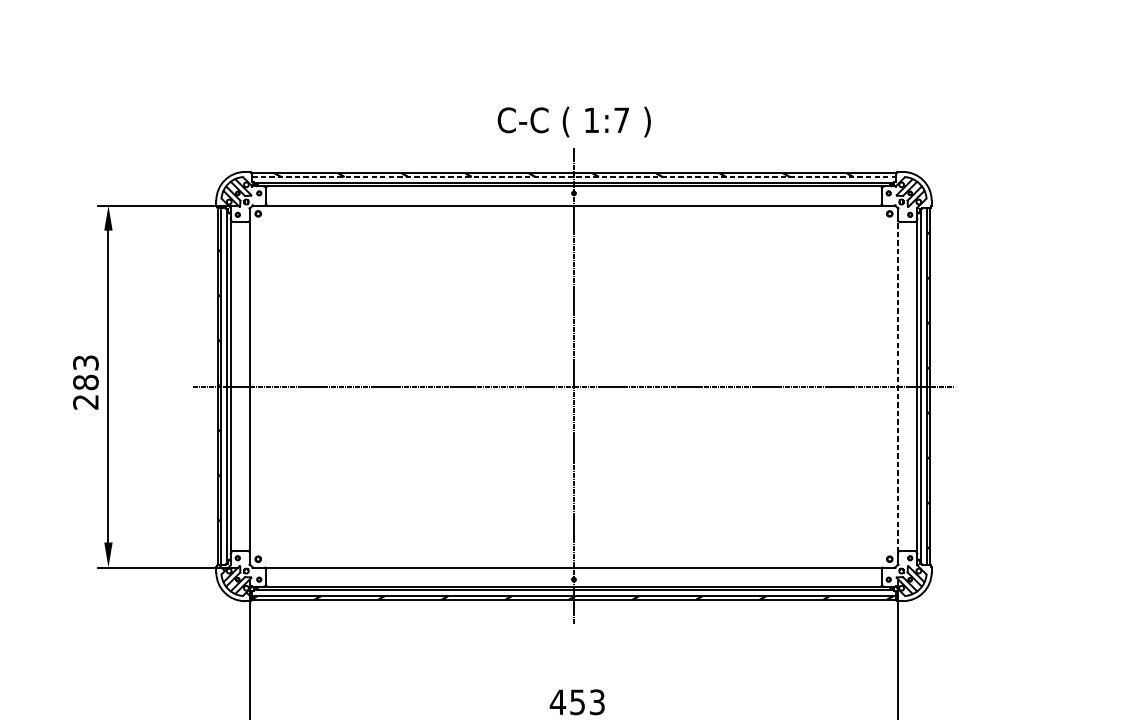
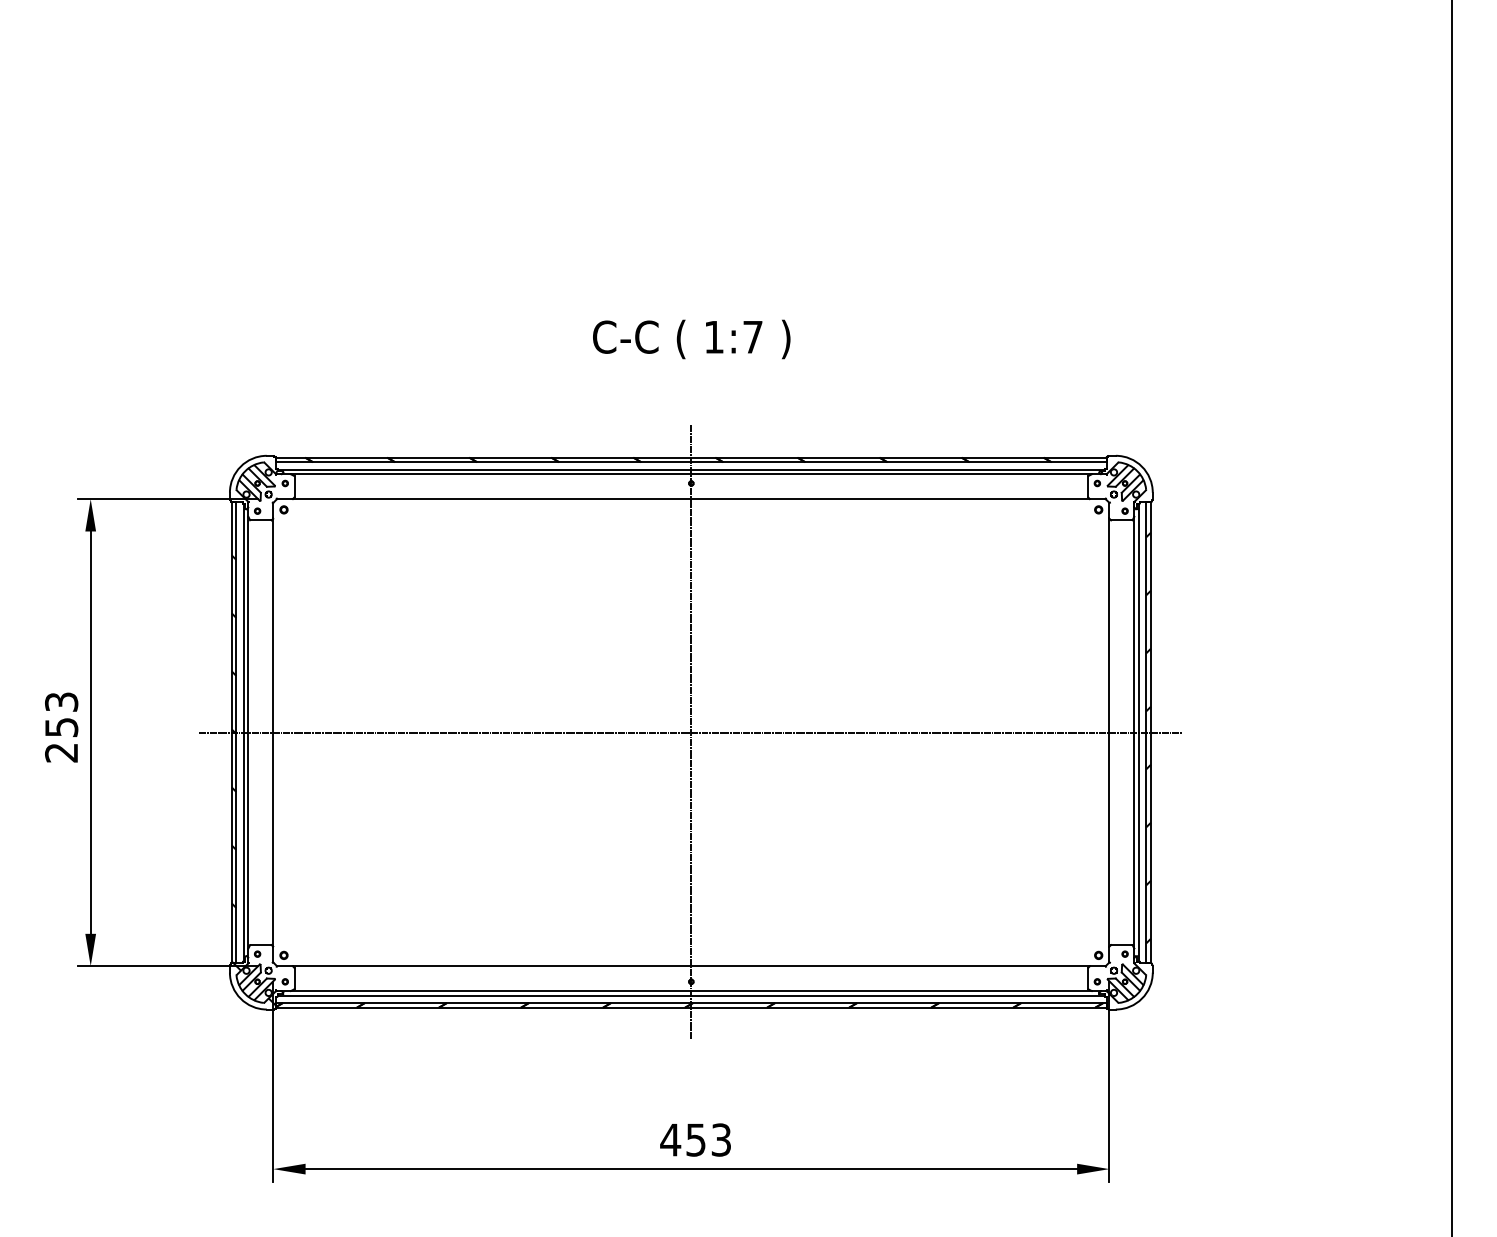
text: (574, 122) -> (691, 339), moved
line: (574, 177) -> (691, 462), dashed -> solid
text: (85, 382) -> (61, 727), 283 -> 253
line: (898, 386) -> (1109, 732), dashed -> solid

